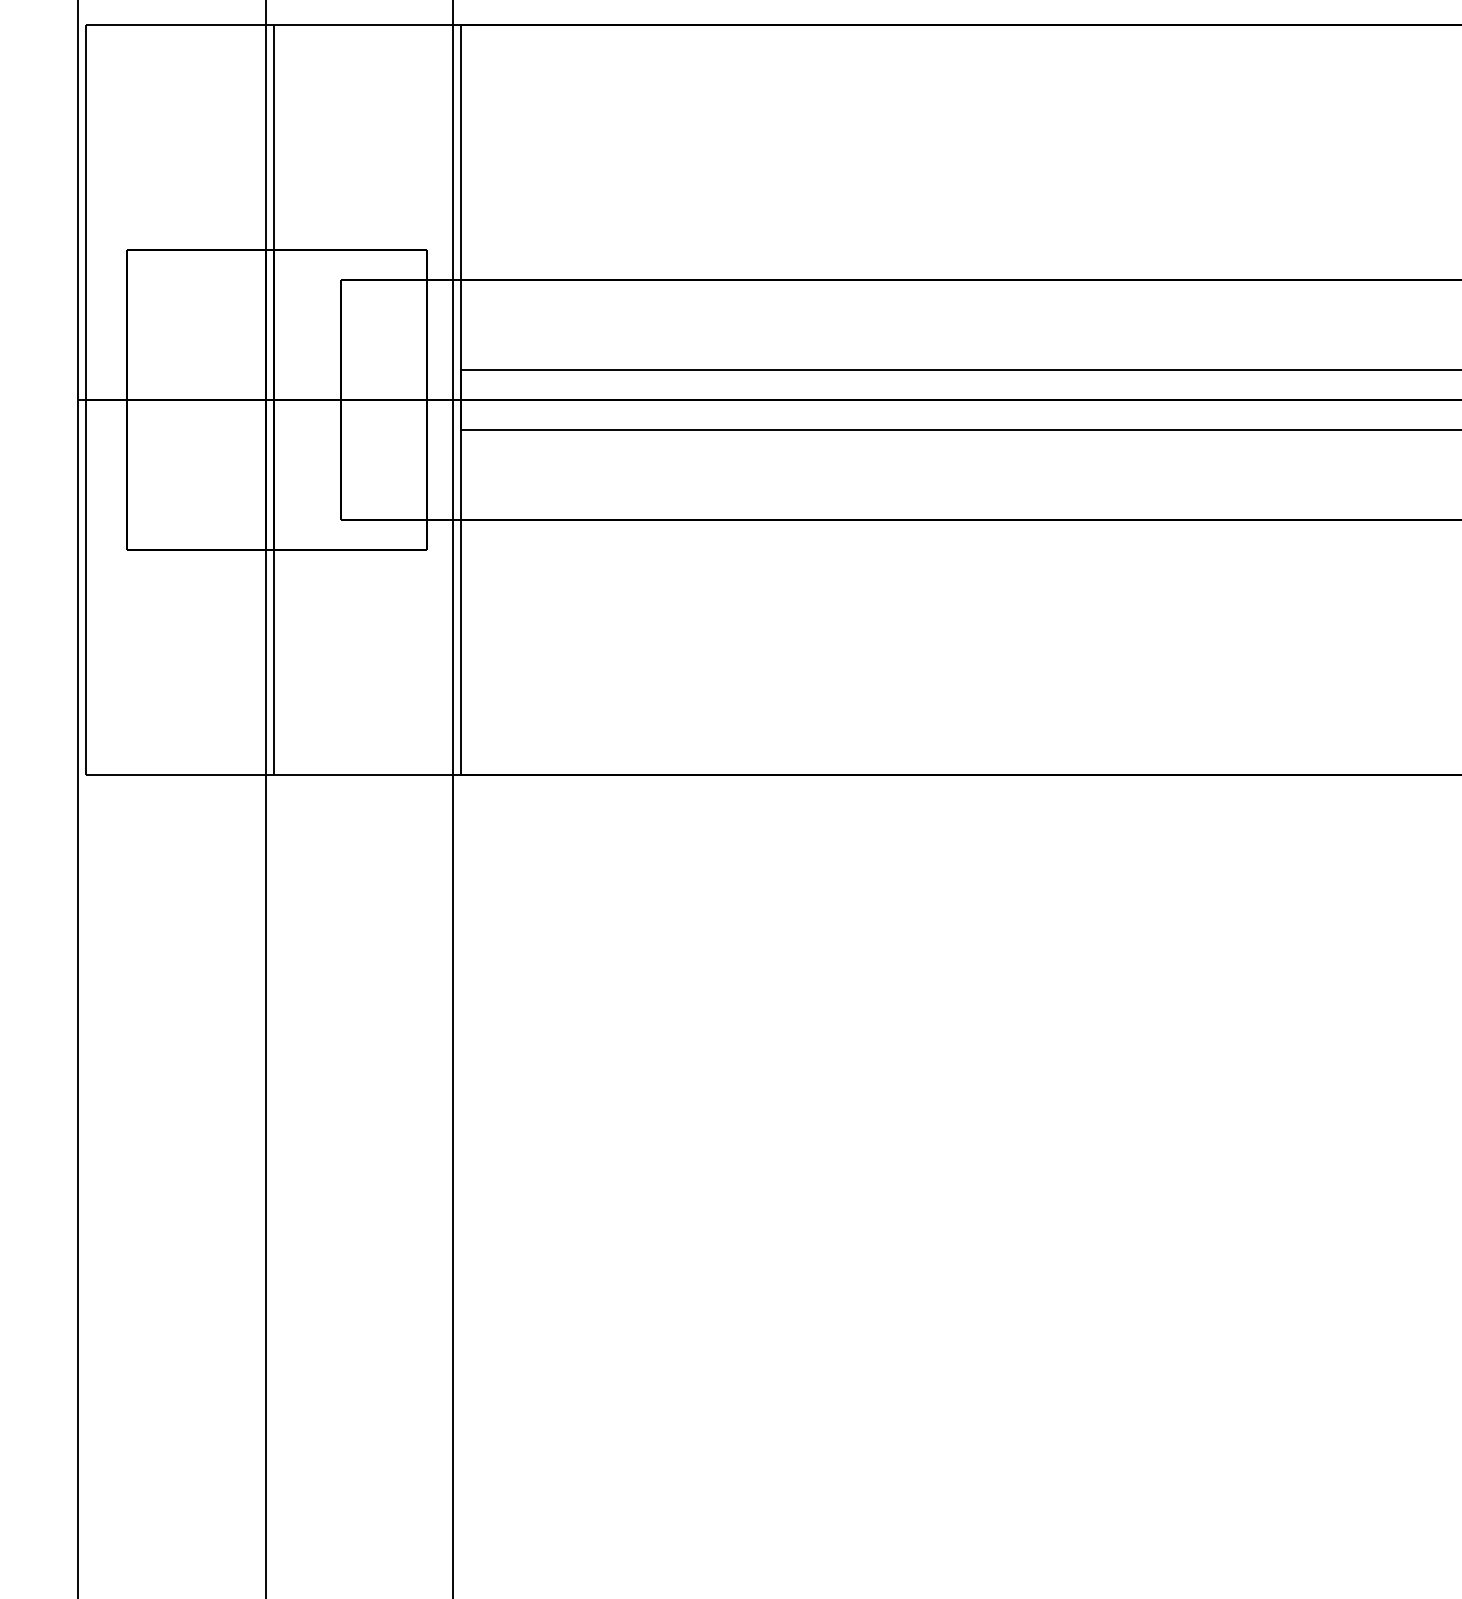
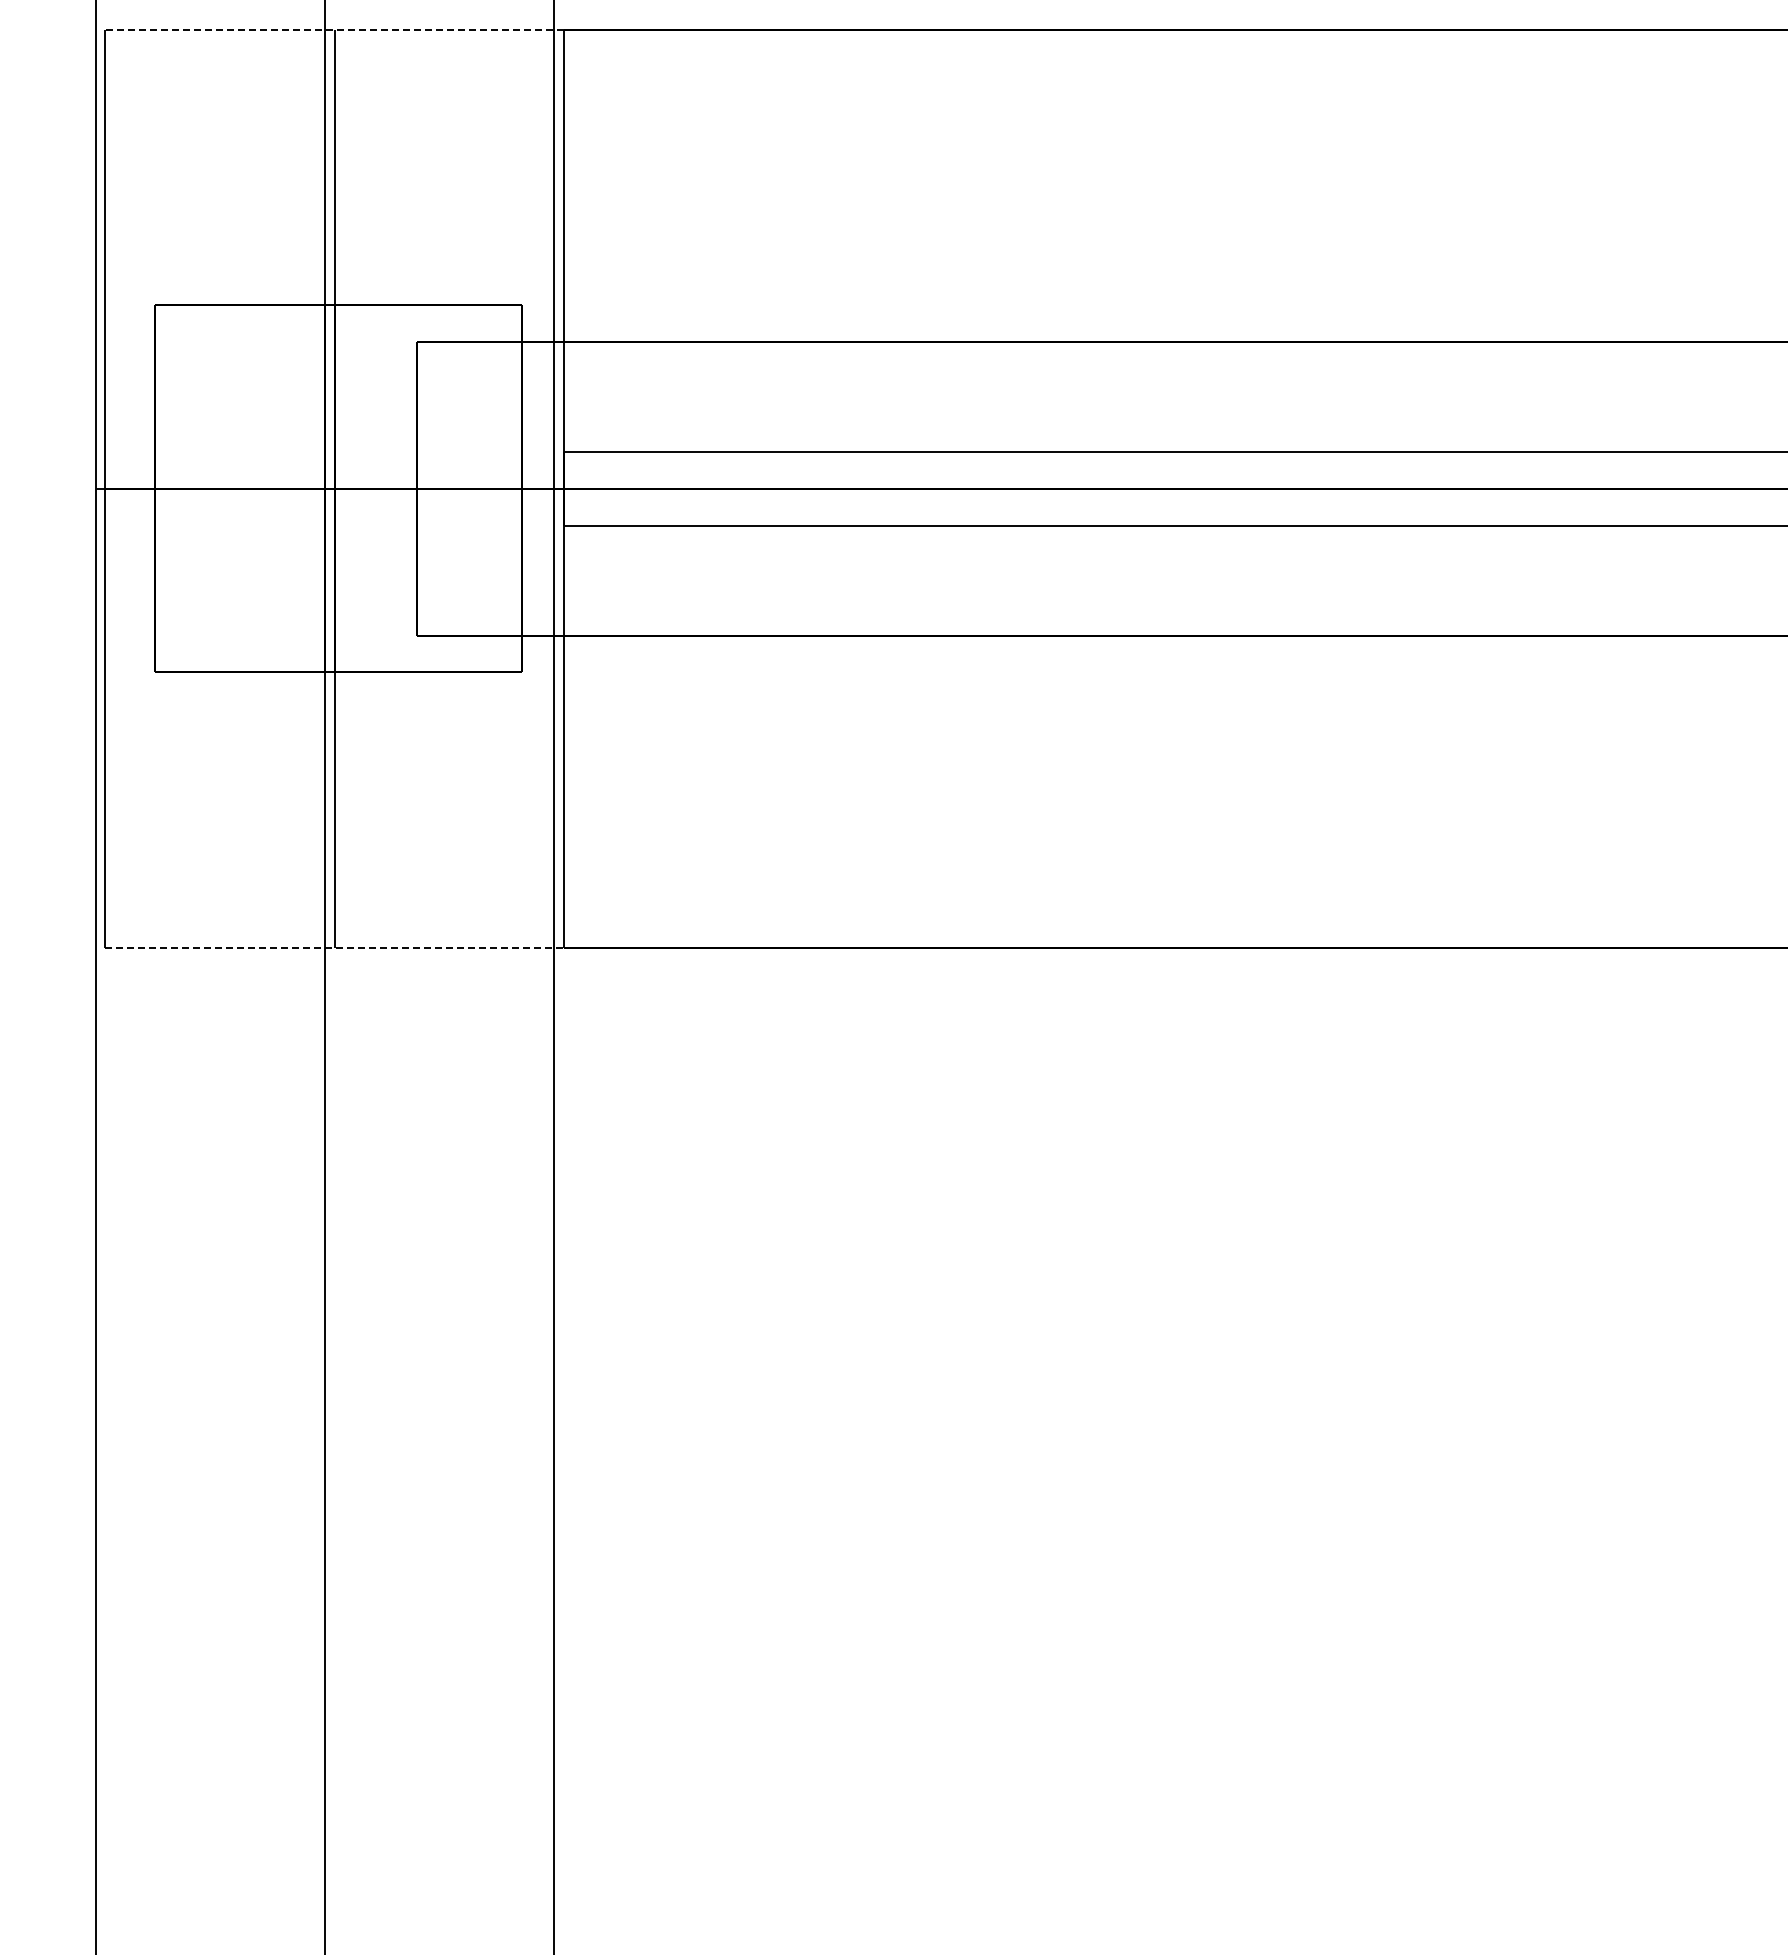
line: (273, 24) -> (334, 30), solid -> dashed
line: (274, 774) -> (335, 947), solid -> dashed

